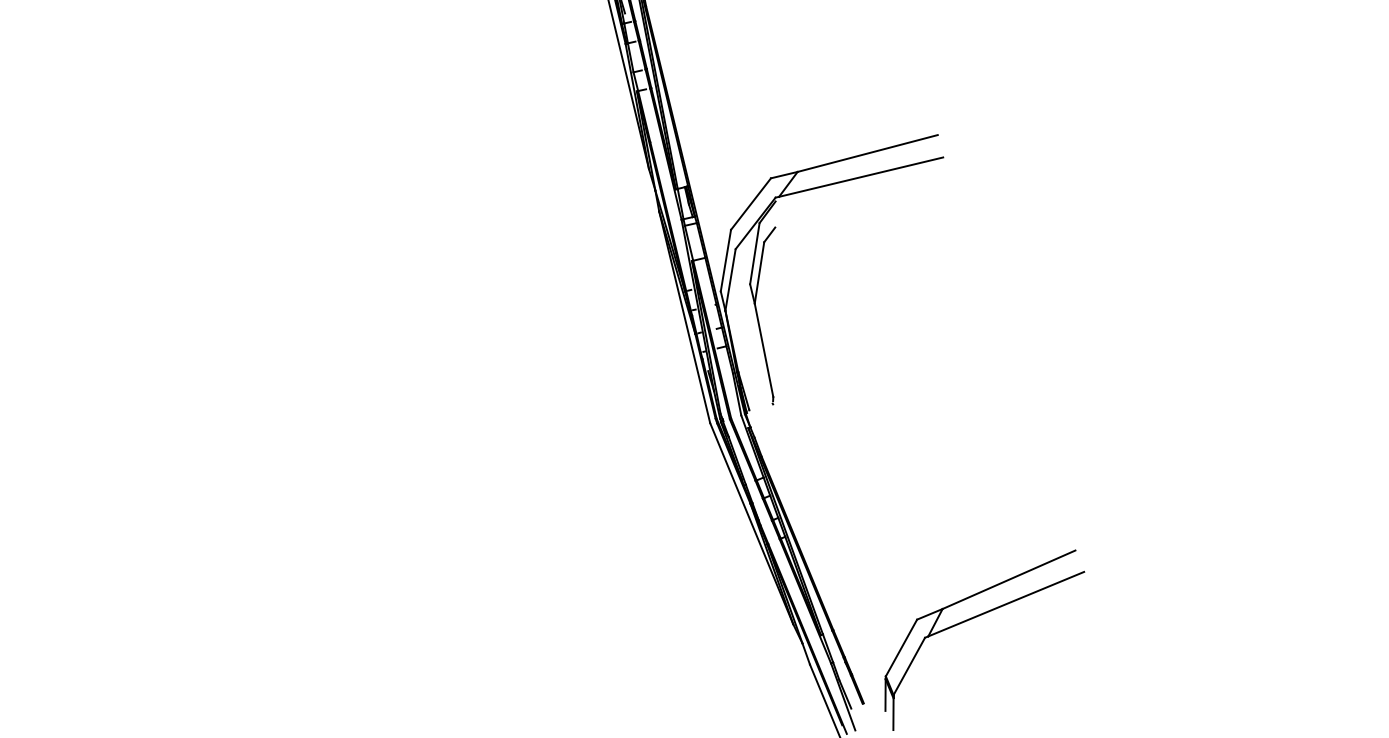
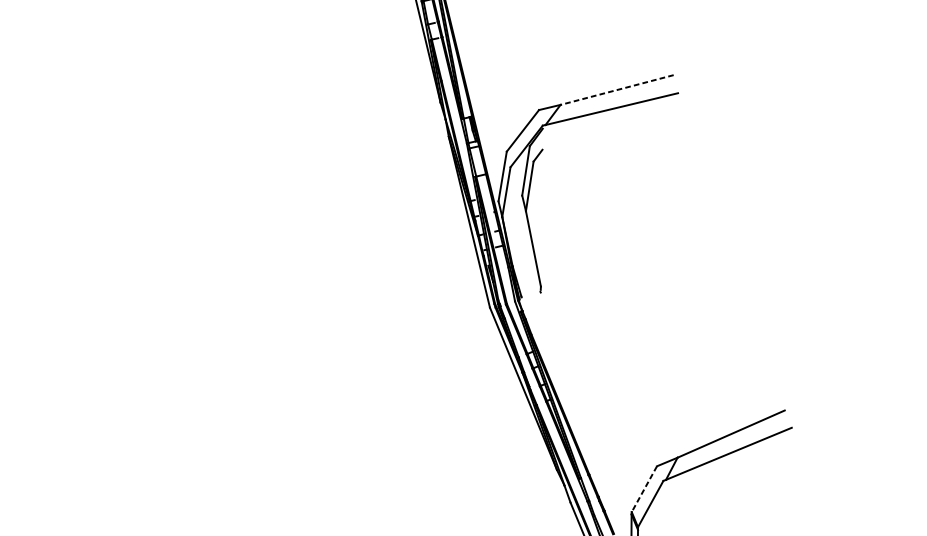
line: (867, 153) -> (616, 90), solid -> dashed
line: (901, 648) -> (644, 489), solid -> dashed

